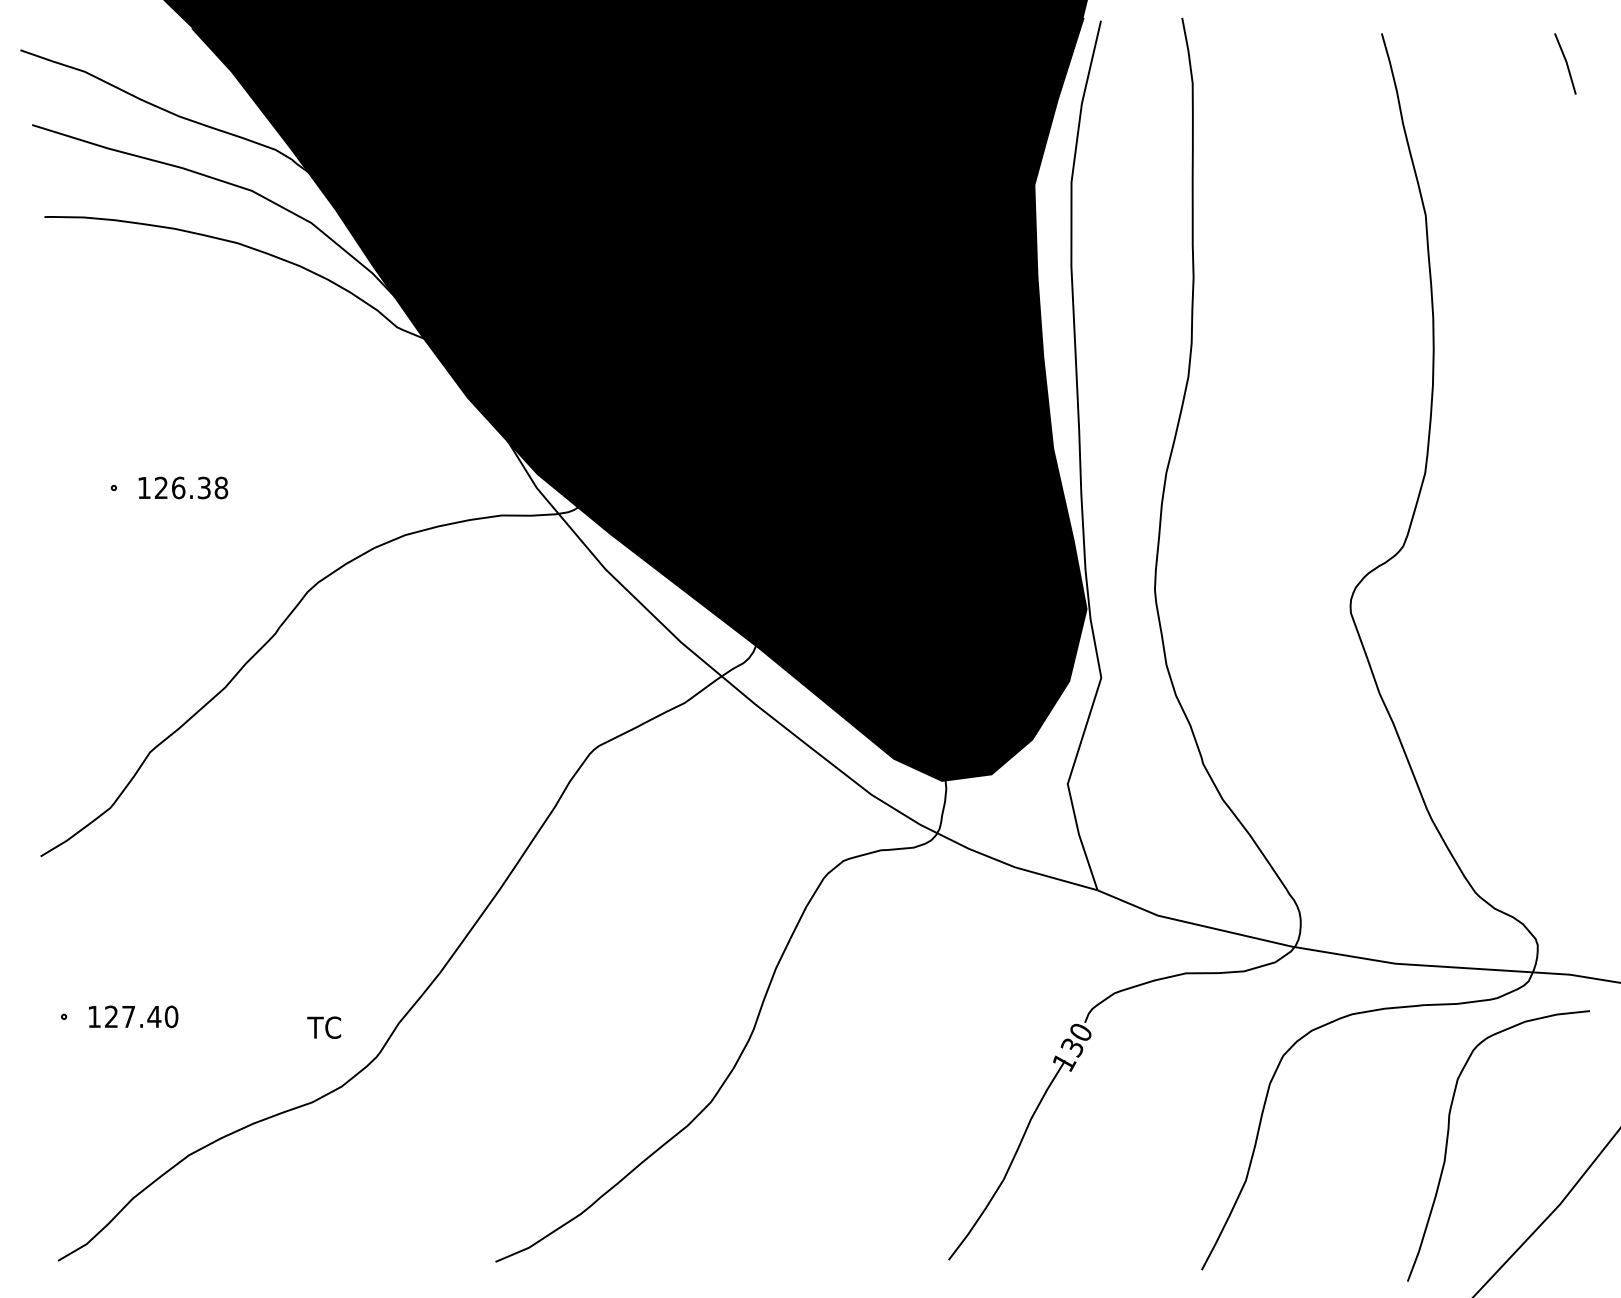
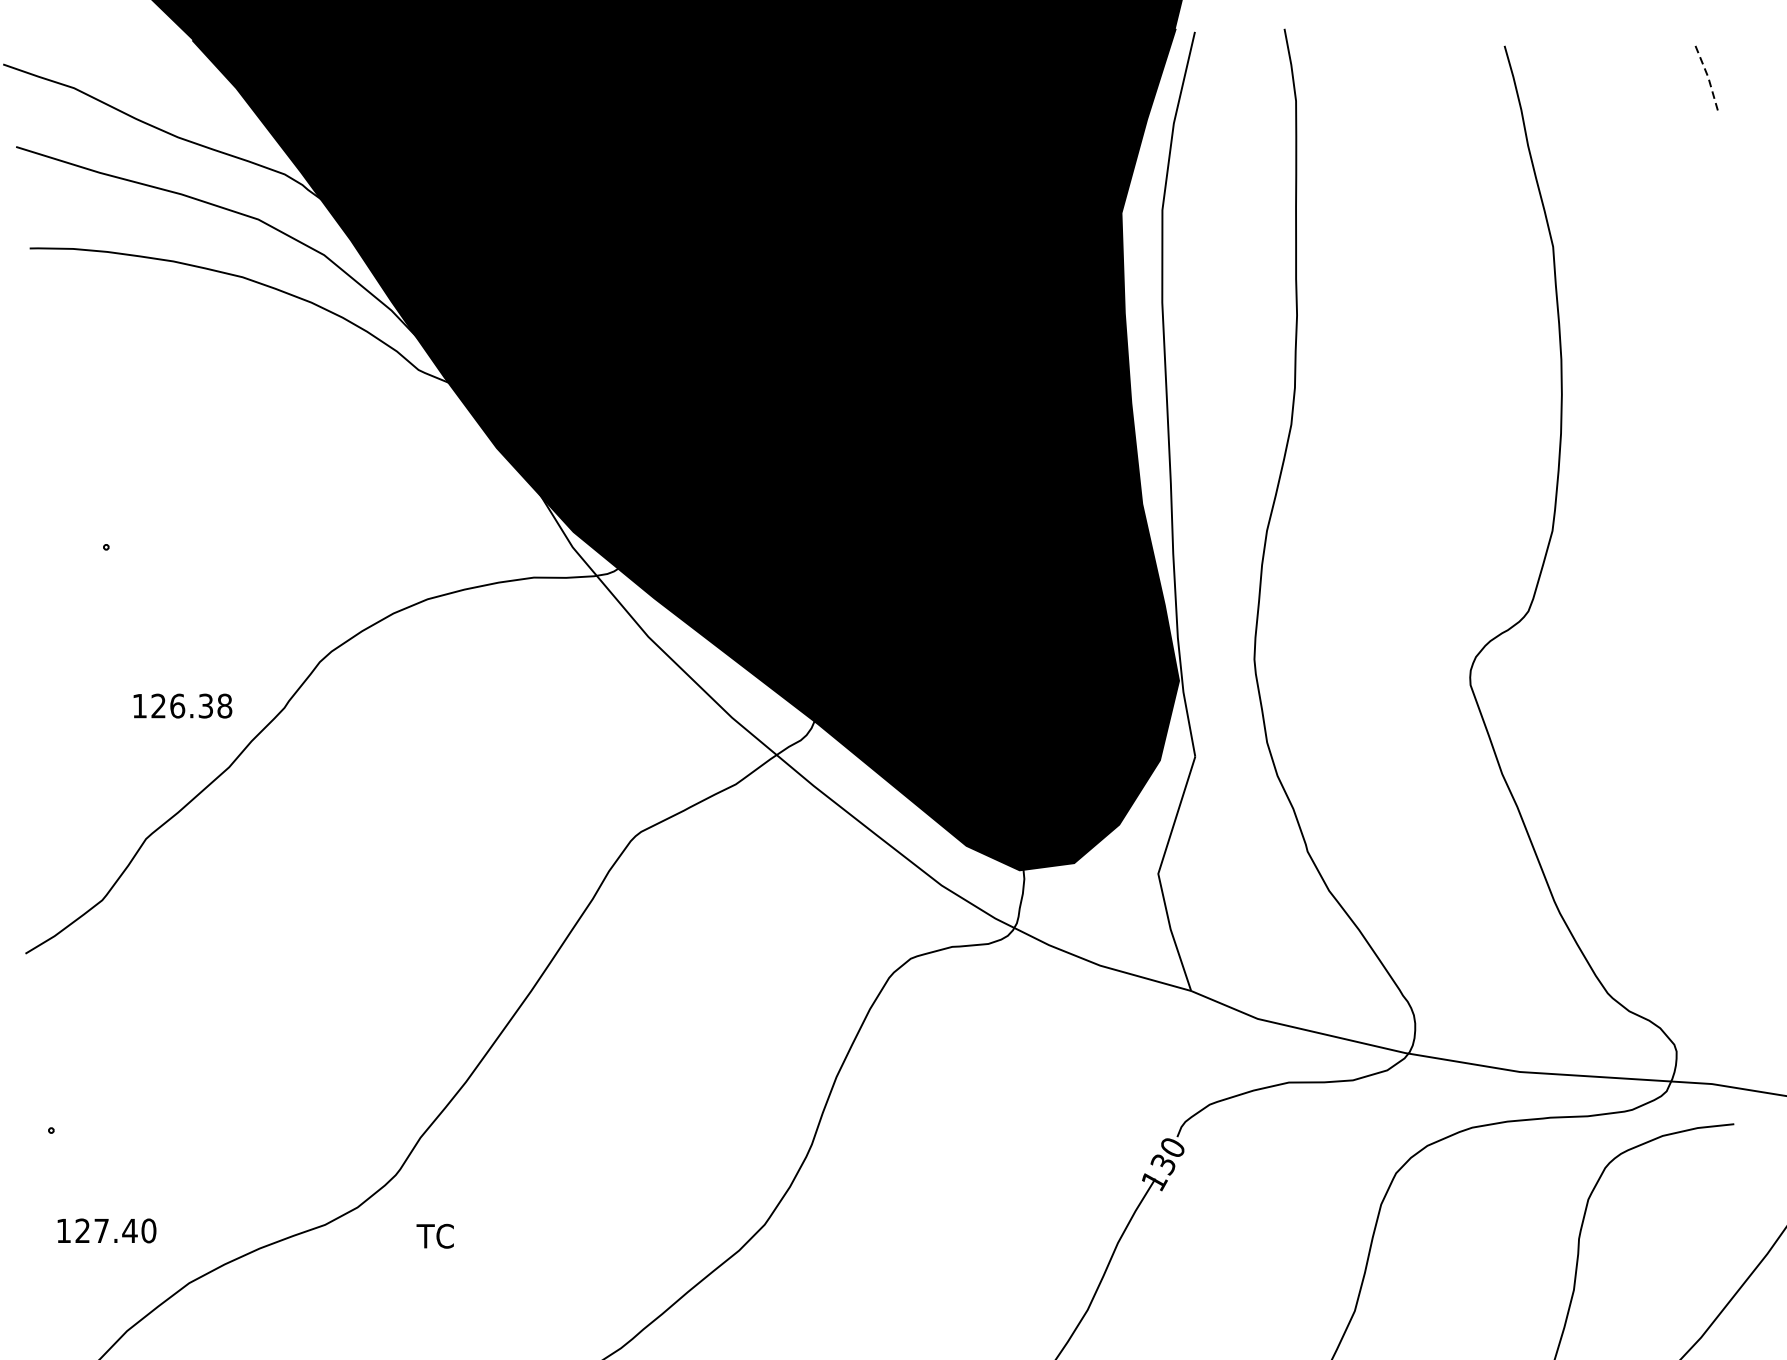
line: (1567, 63) -> (1709, 79), solid -> dashed
text: (183, 487) -> (183, 705), moved
text: (133, 1016) -> (106, 1230), moved
text: (323, 1027) -> (434, 1236), moved

